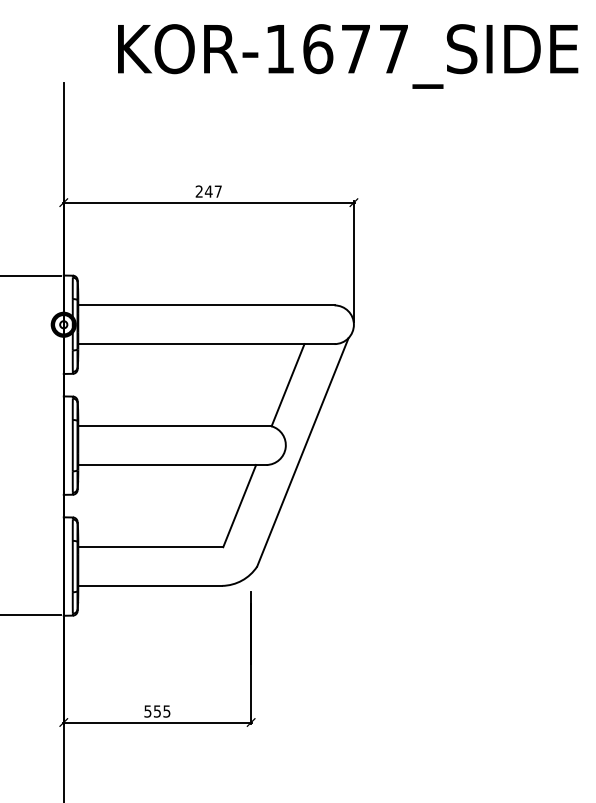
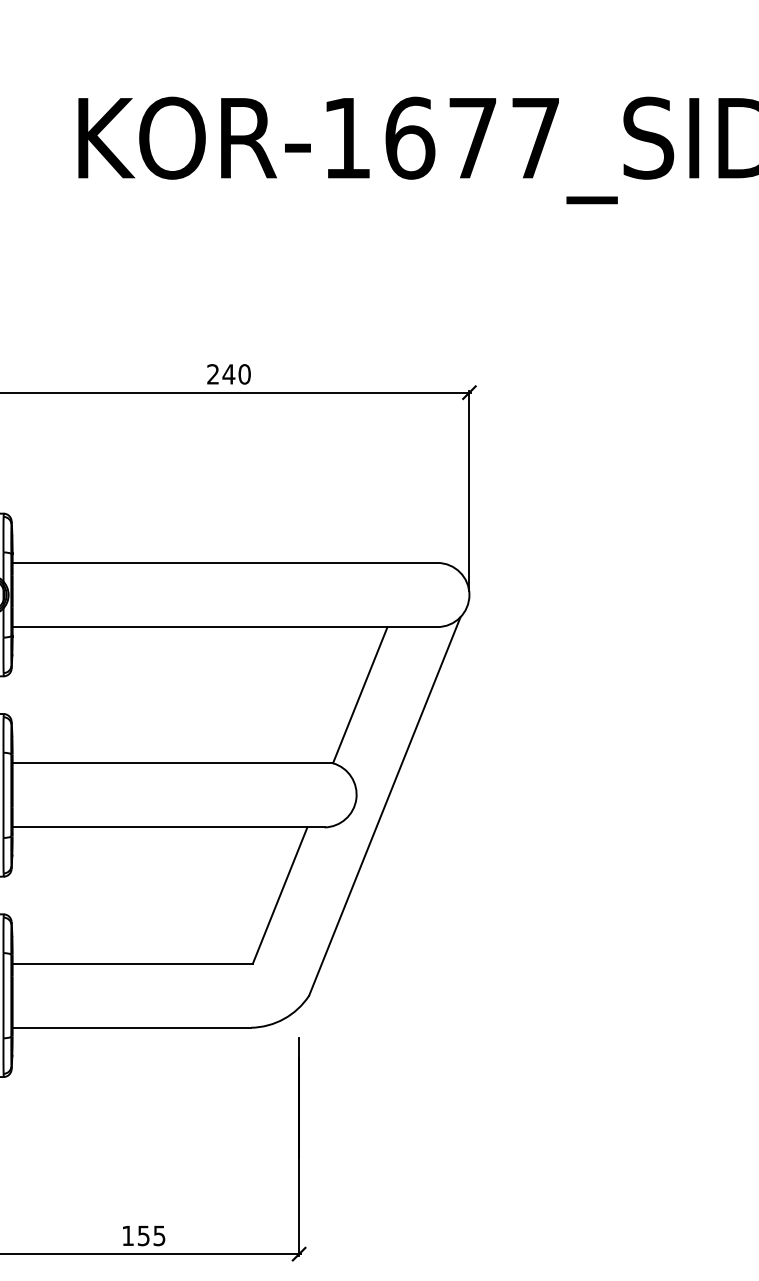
text: (217, 191) -> (243, 374), 247 -> 240
text: (147, 711) -> (127, 1235), 555 -> 155

